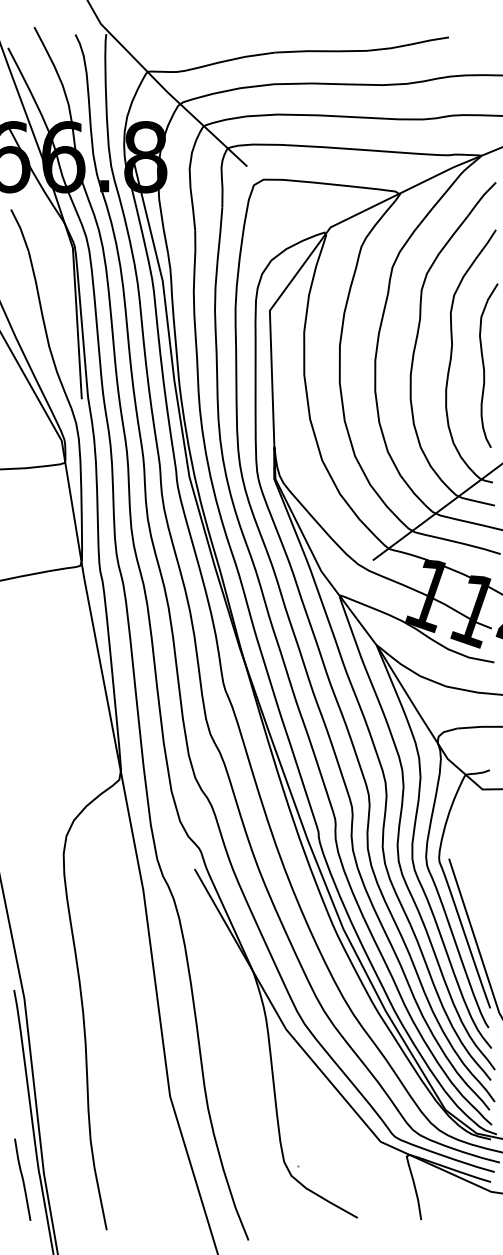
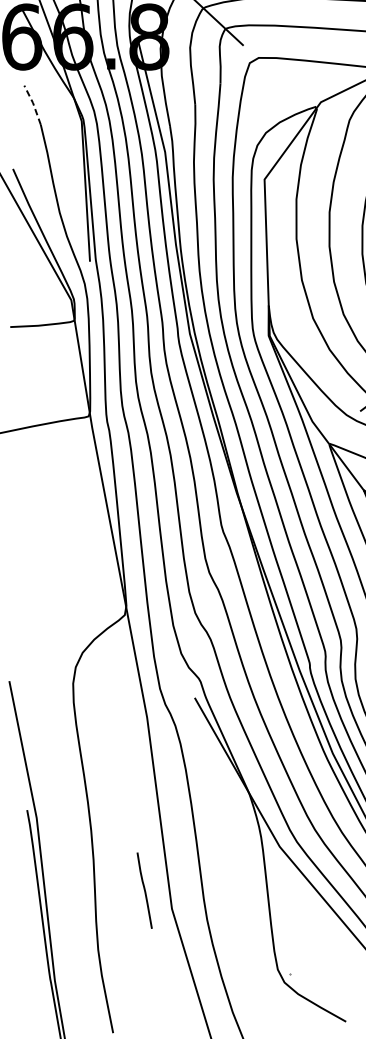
line: (21, 229) -> (34, 104), solid -> dashed
line: (22, 1179) -> (144, 890), moved

